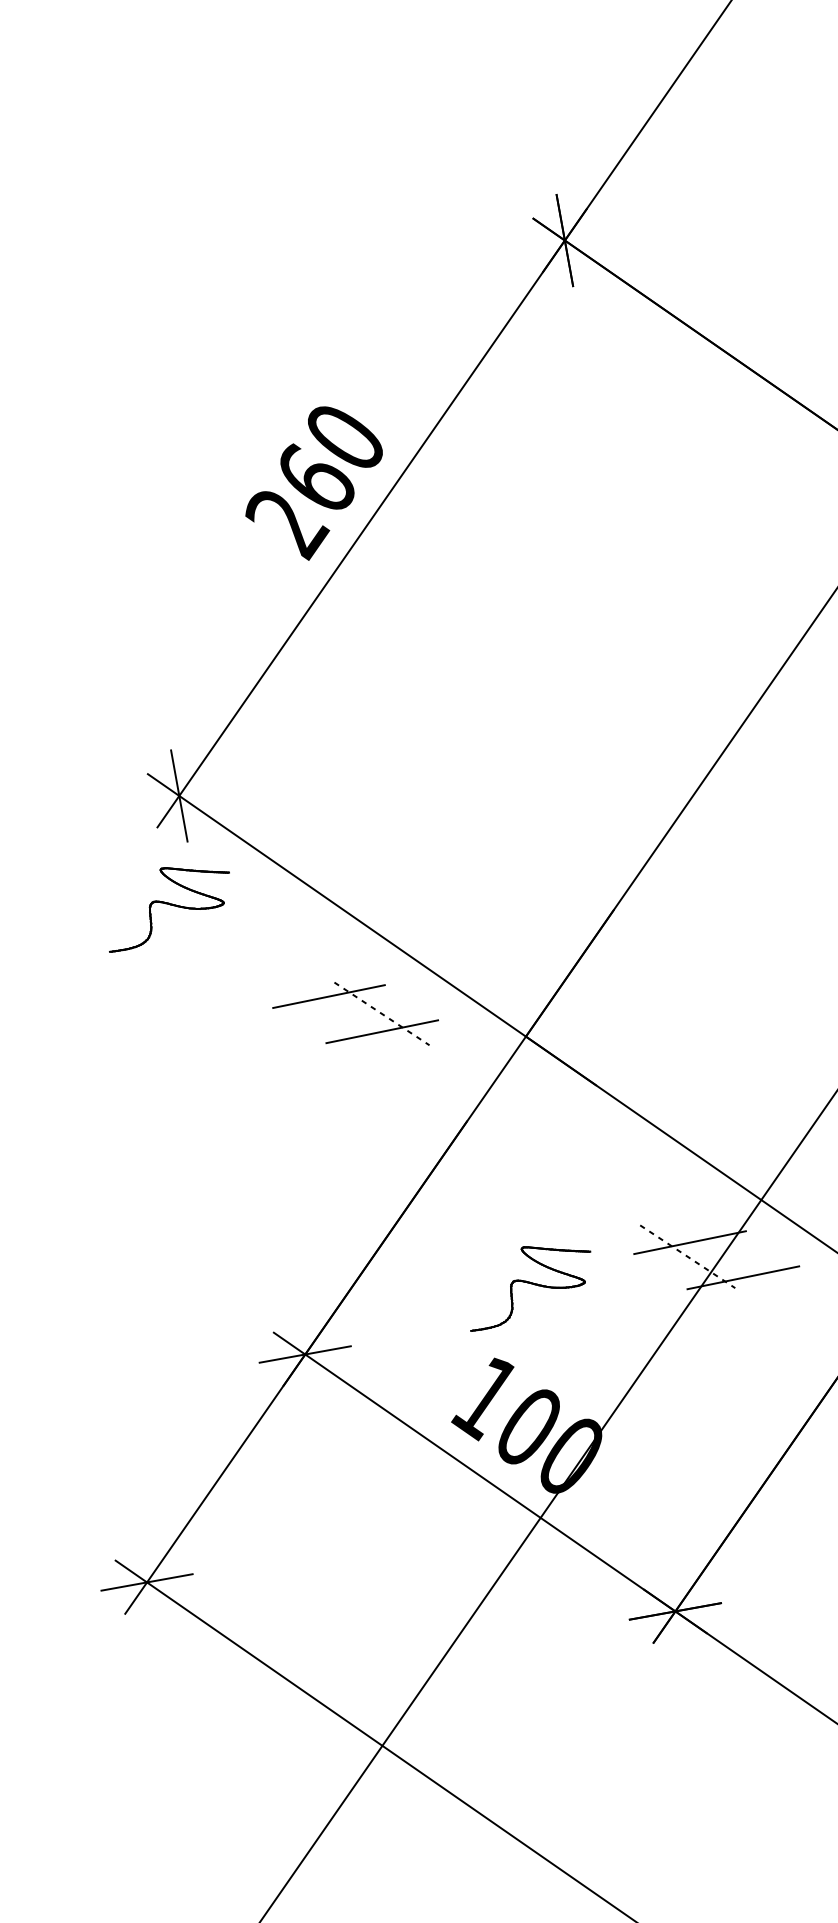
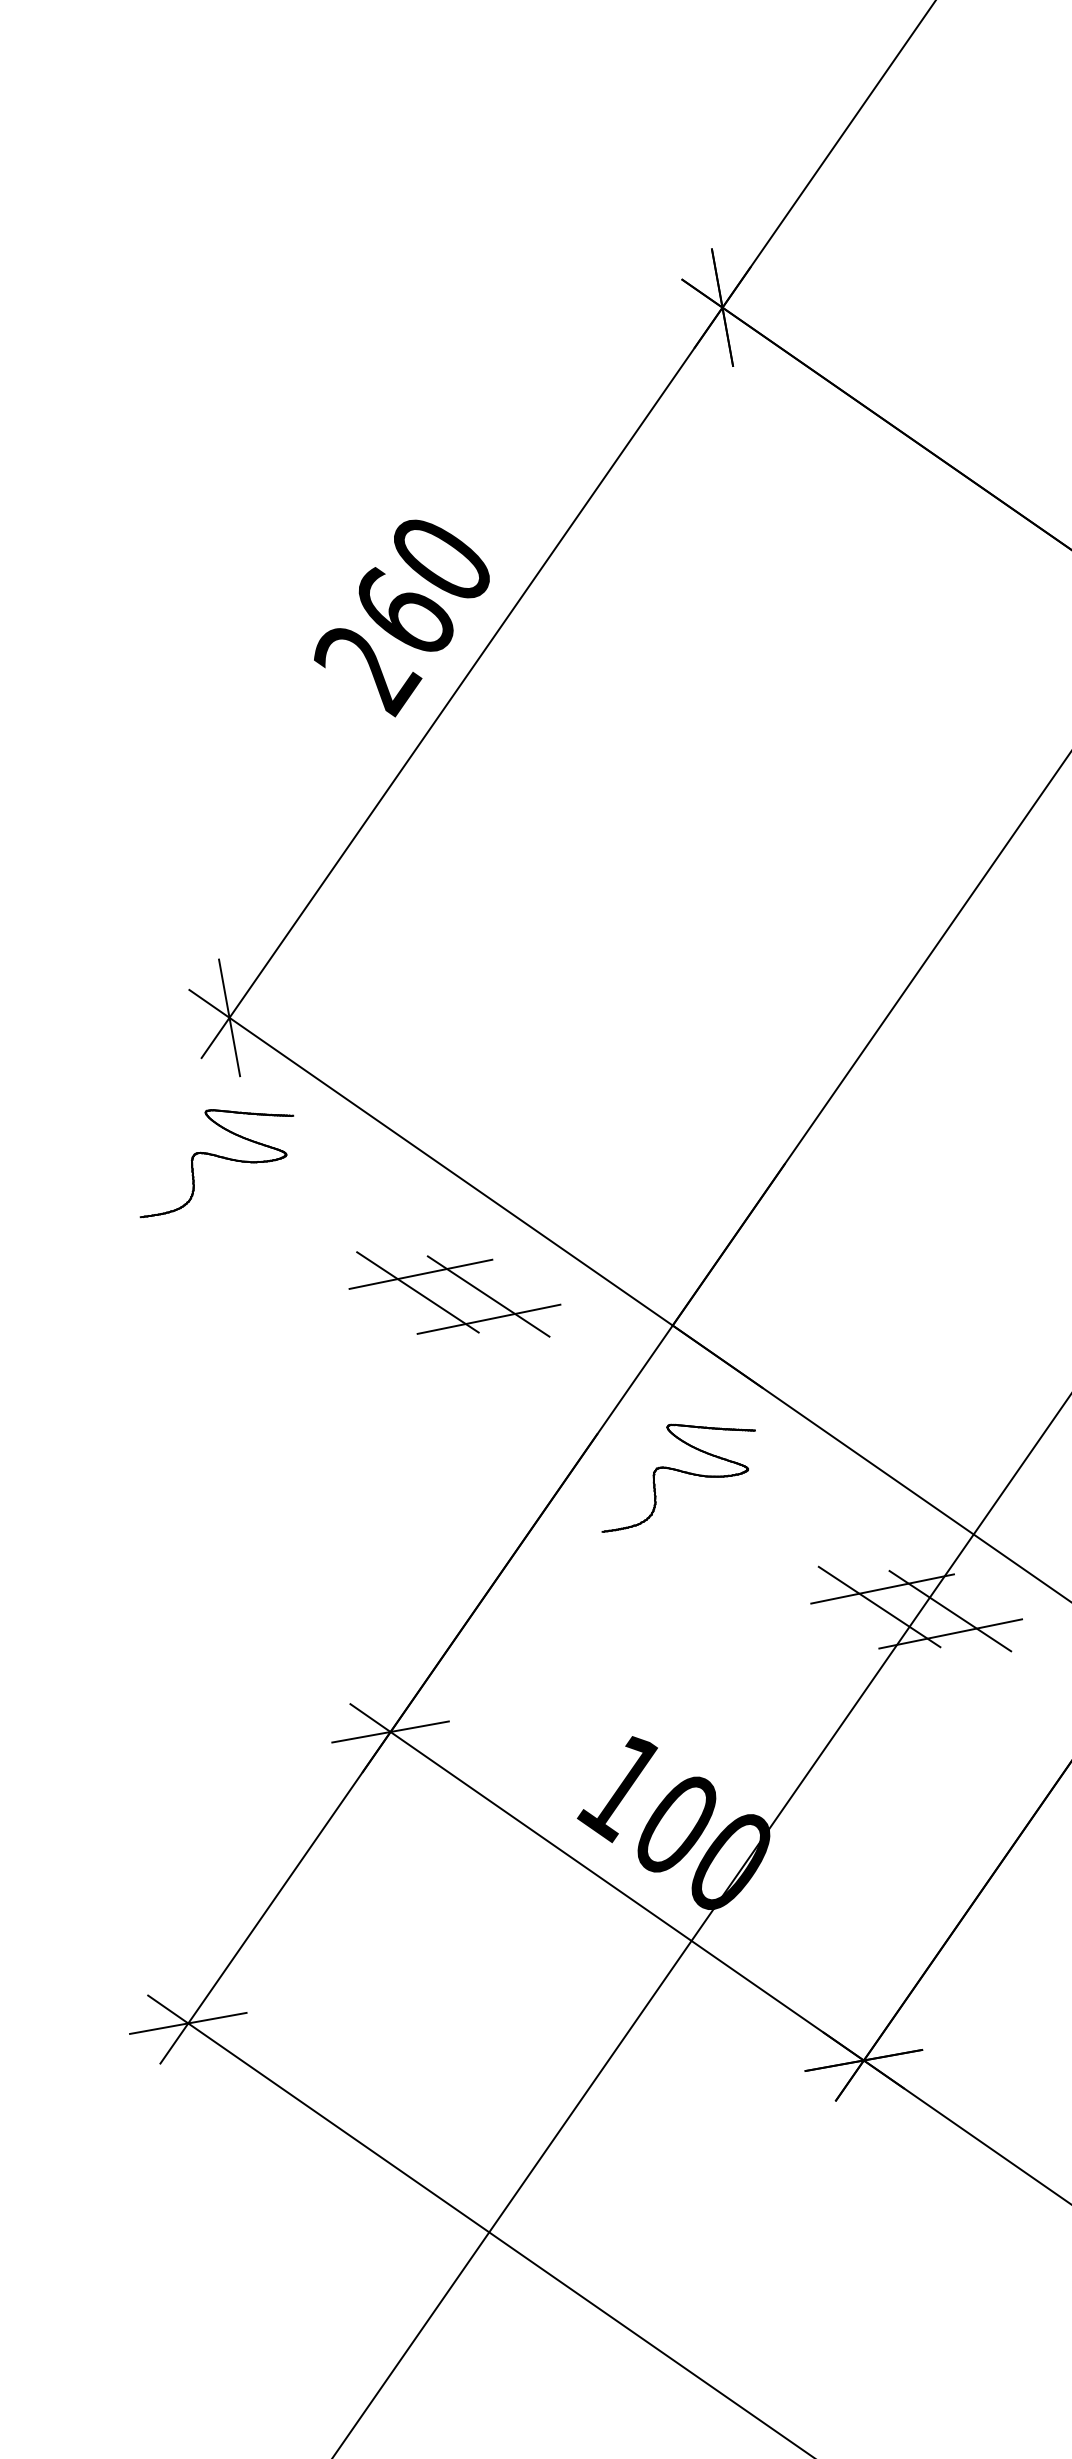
line: (326, 1010) -> (417, 1292), added
line: (381, 1013) -> (488, 1296), dashed -> solid
line: (687, 1257) -> (879, 1607), dashed -> solid
line: (743, 1260) -> (950, 1611), added
part: (530, 1288) -> (678, 1477), moved

